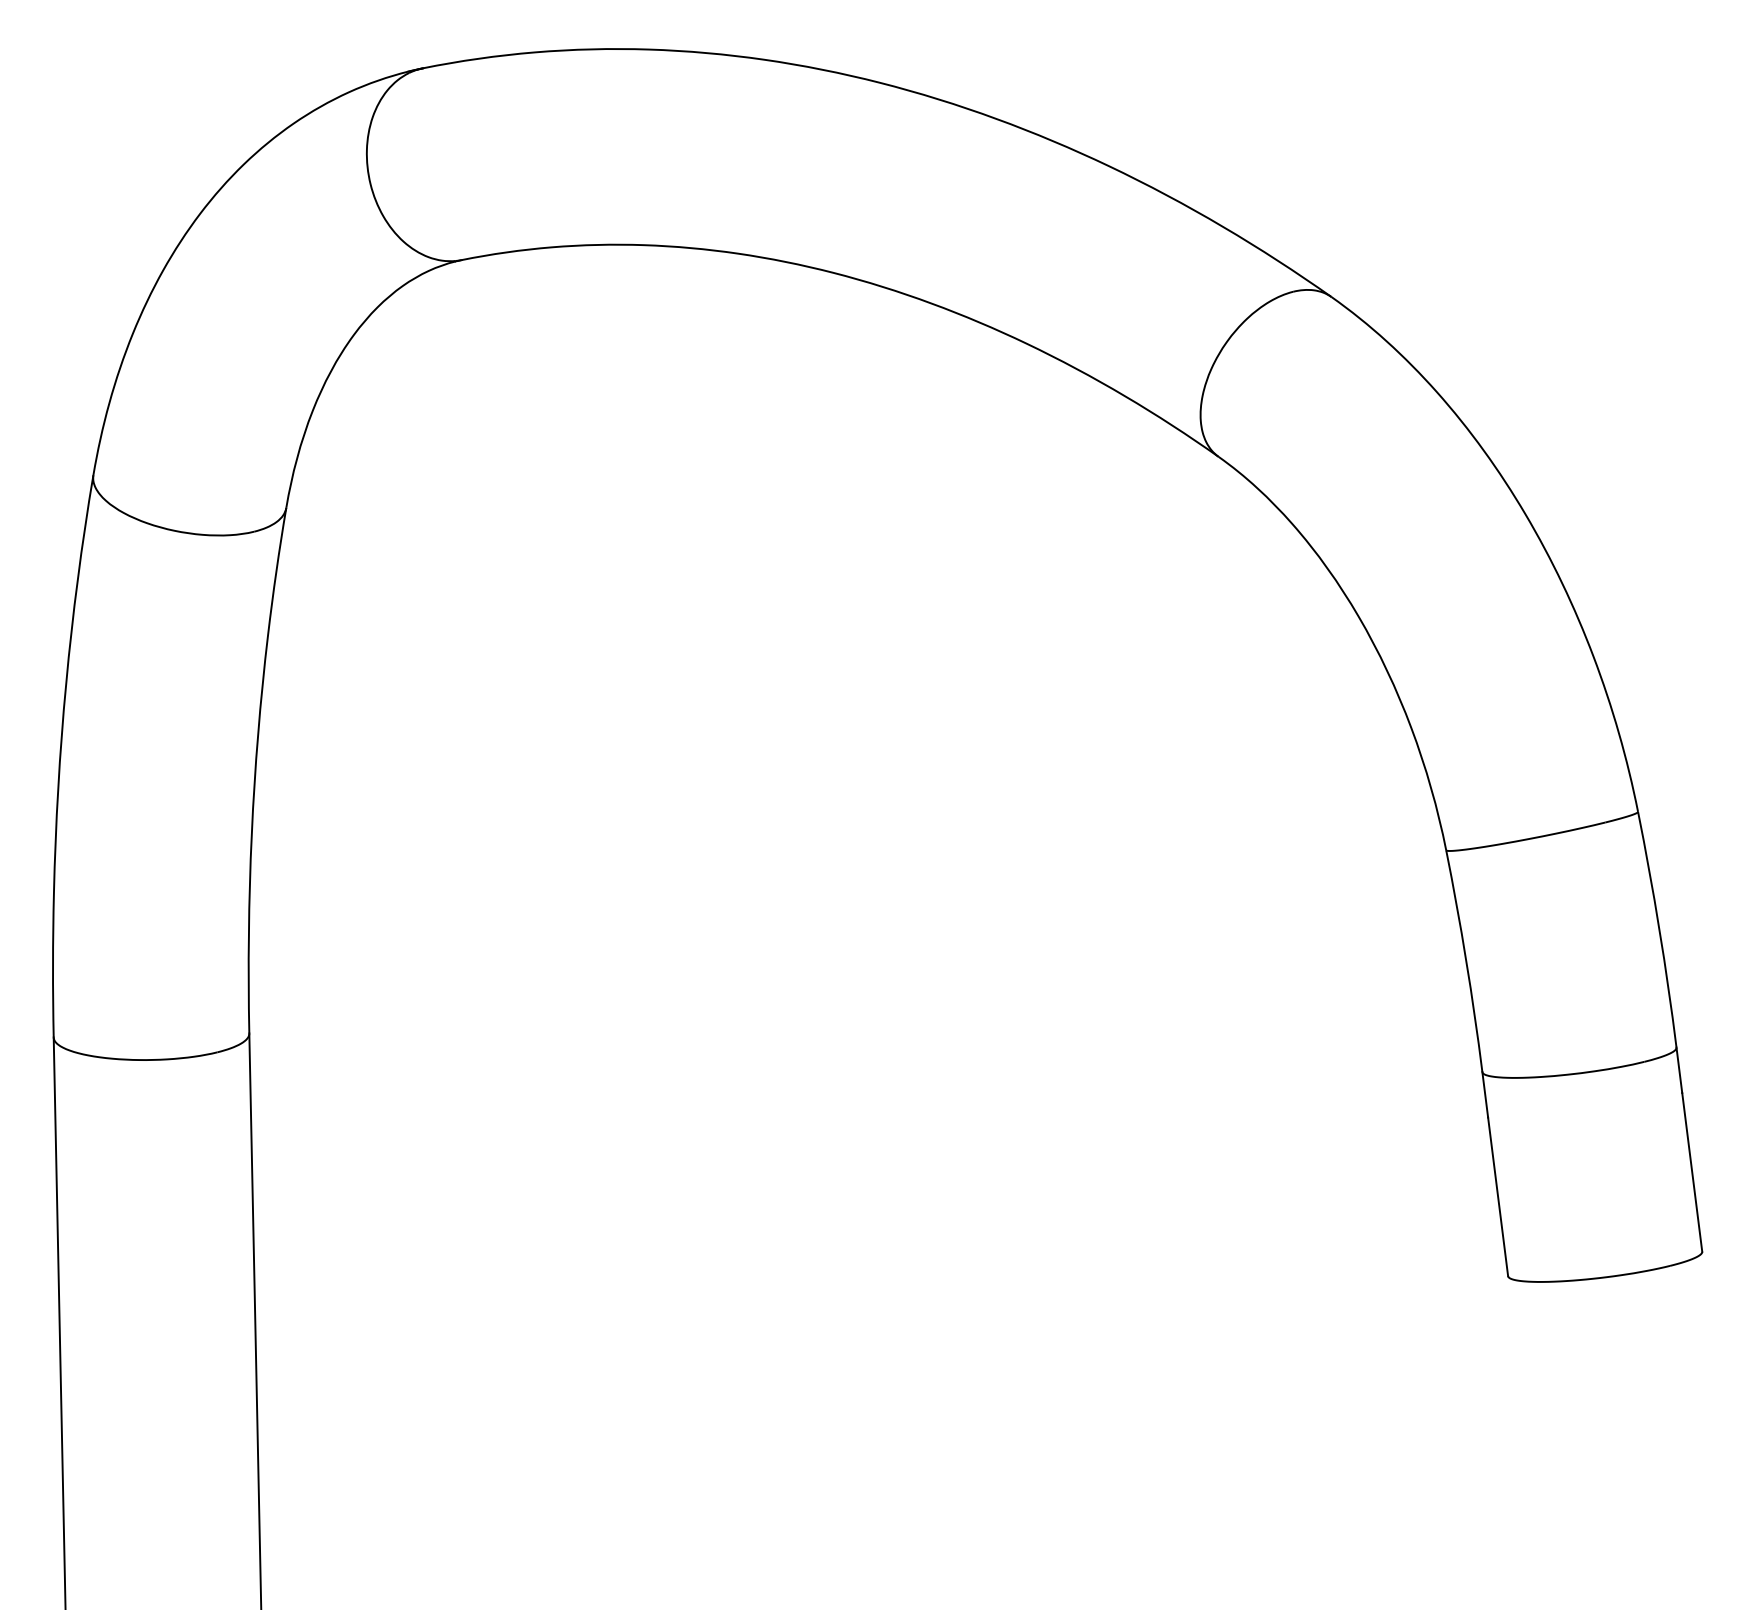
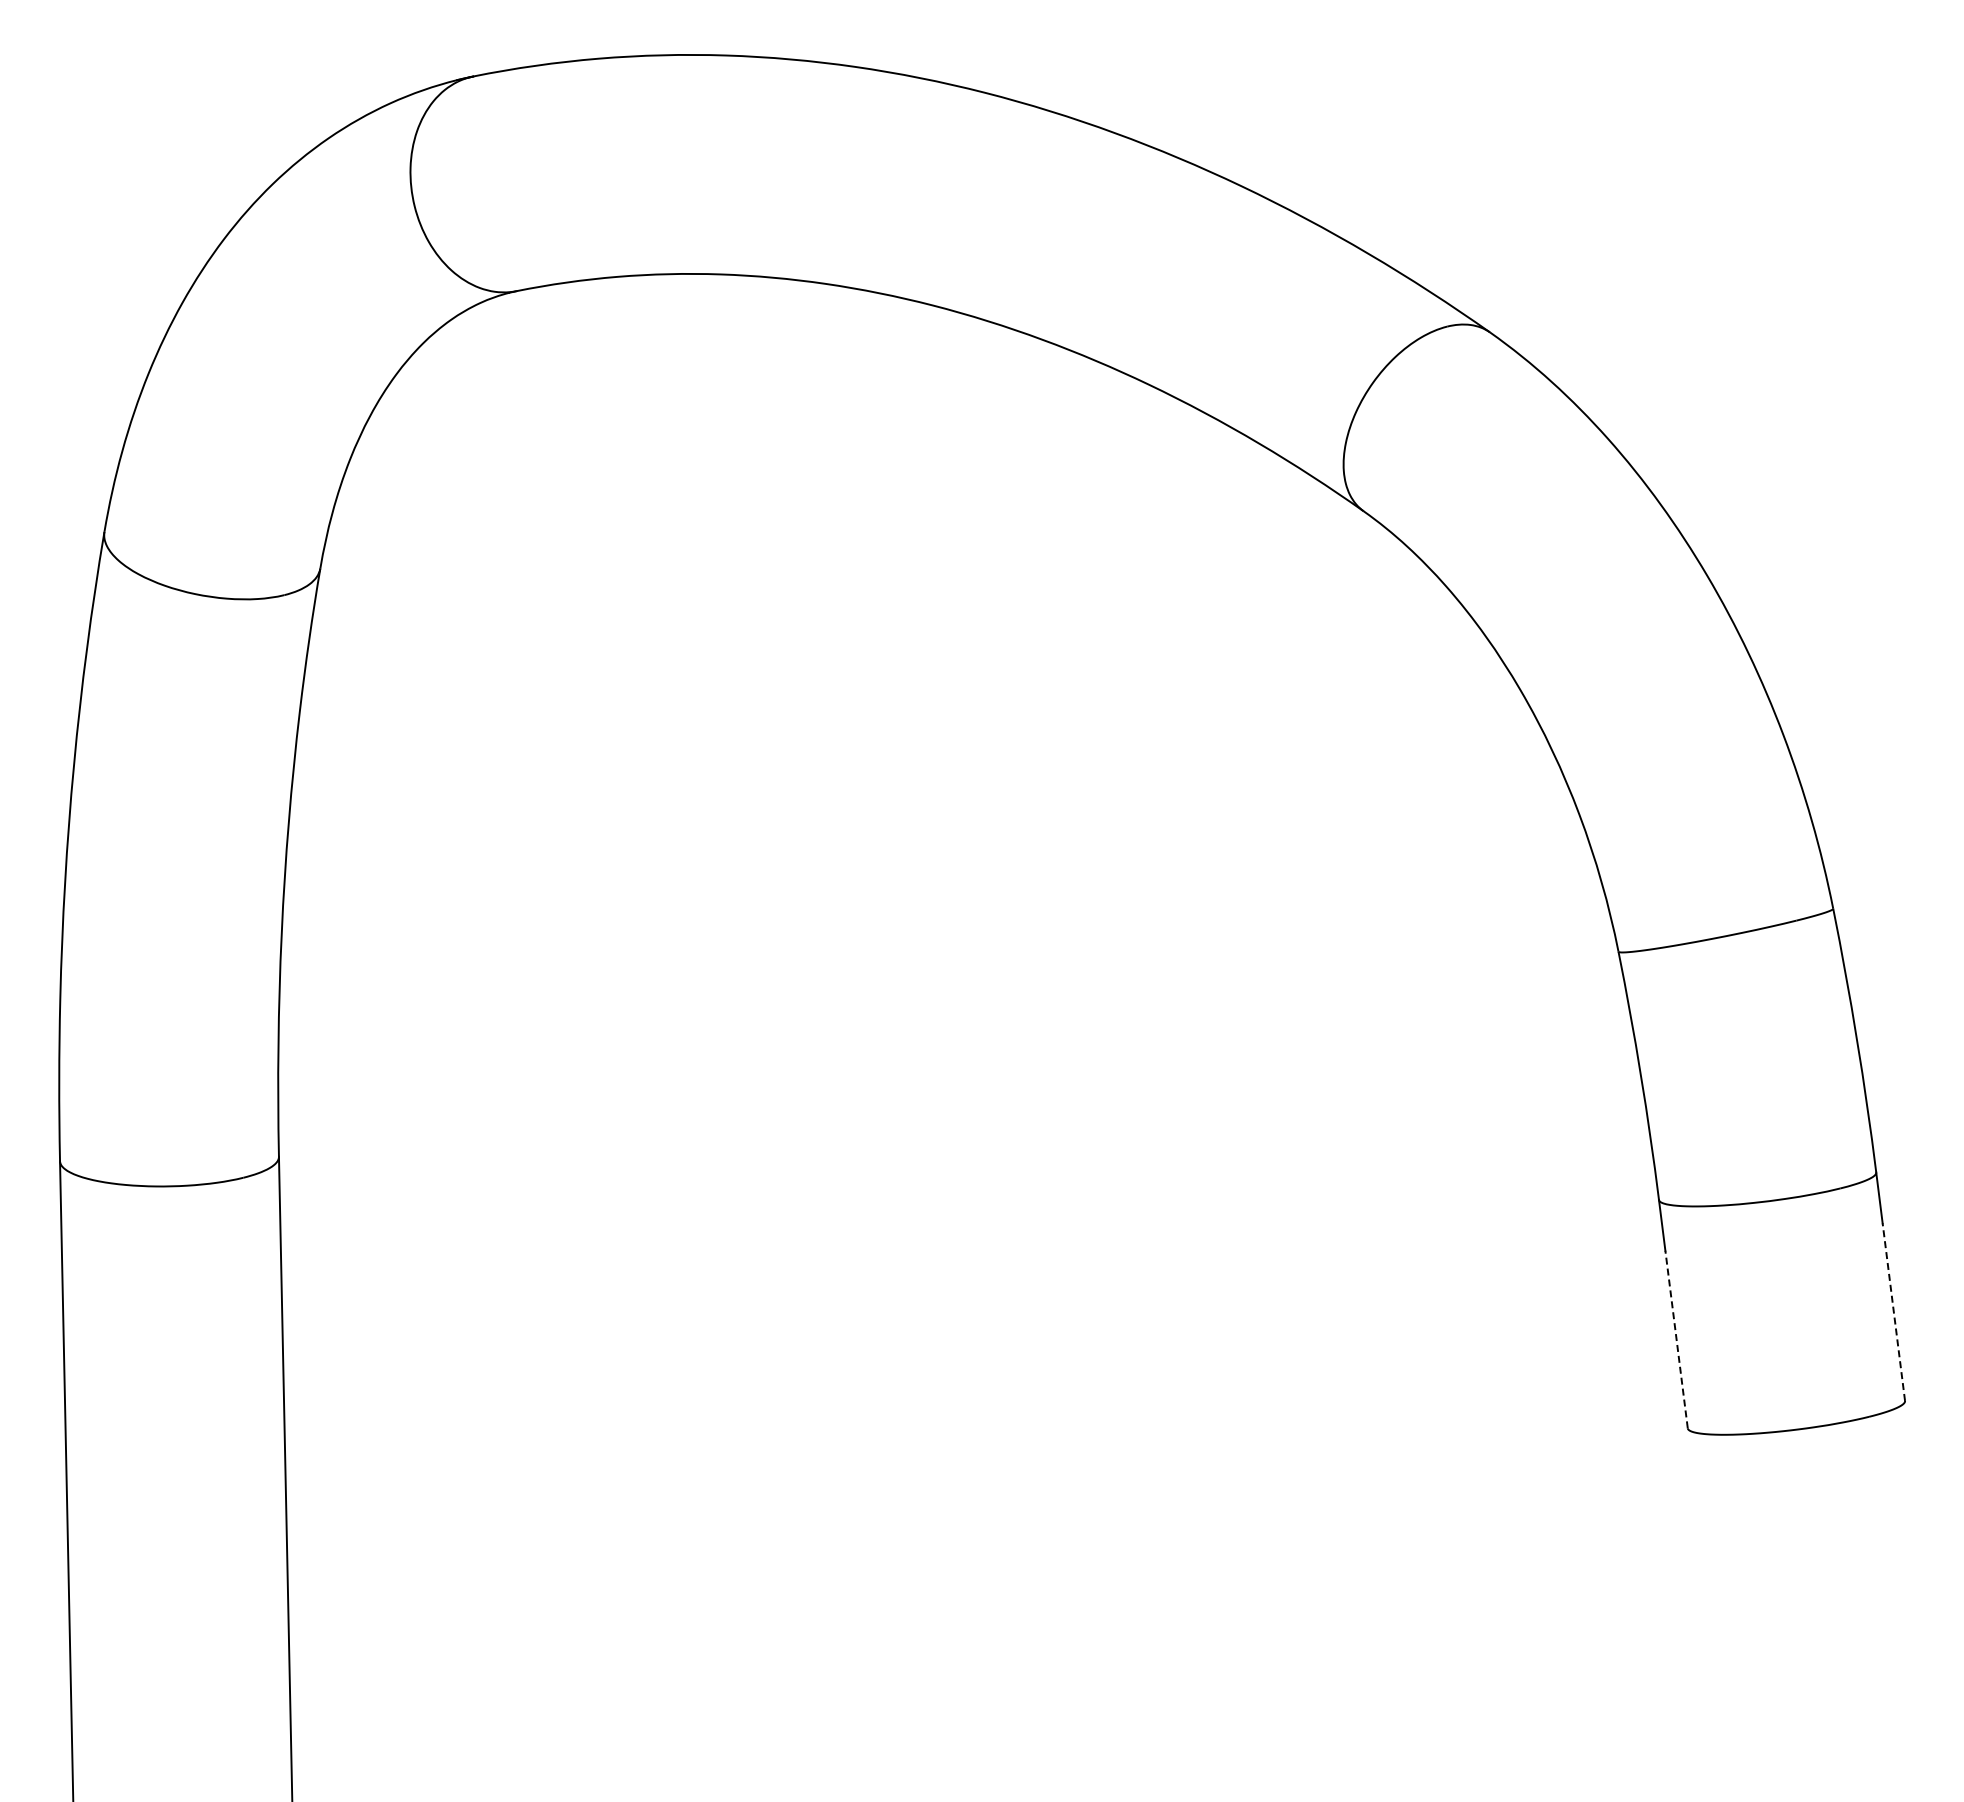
line: (1691, 1171) -> (1893, 1311), solid -> dashed
line: (1498, 1196) -> (1676, 1339), solid -> dashed

